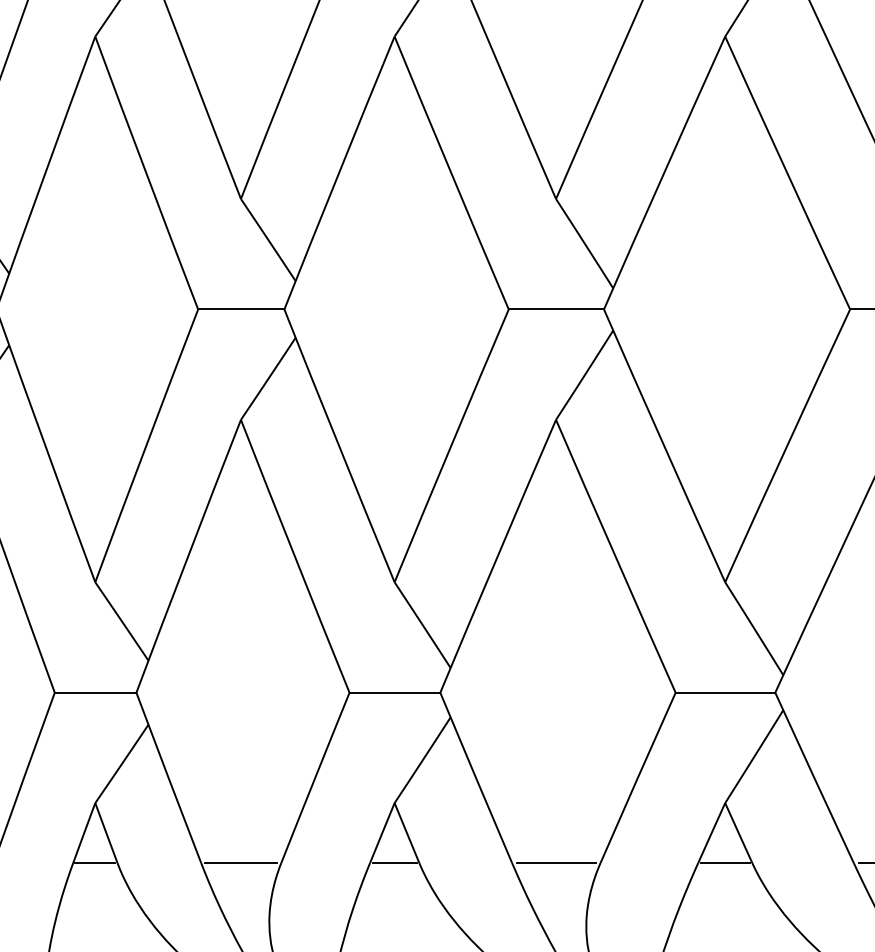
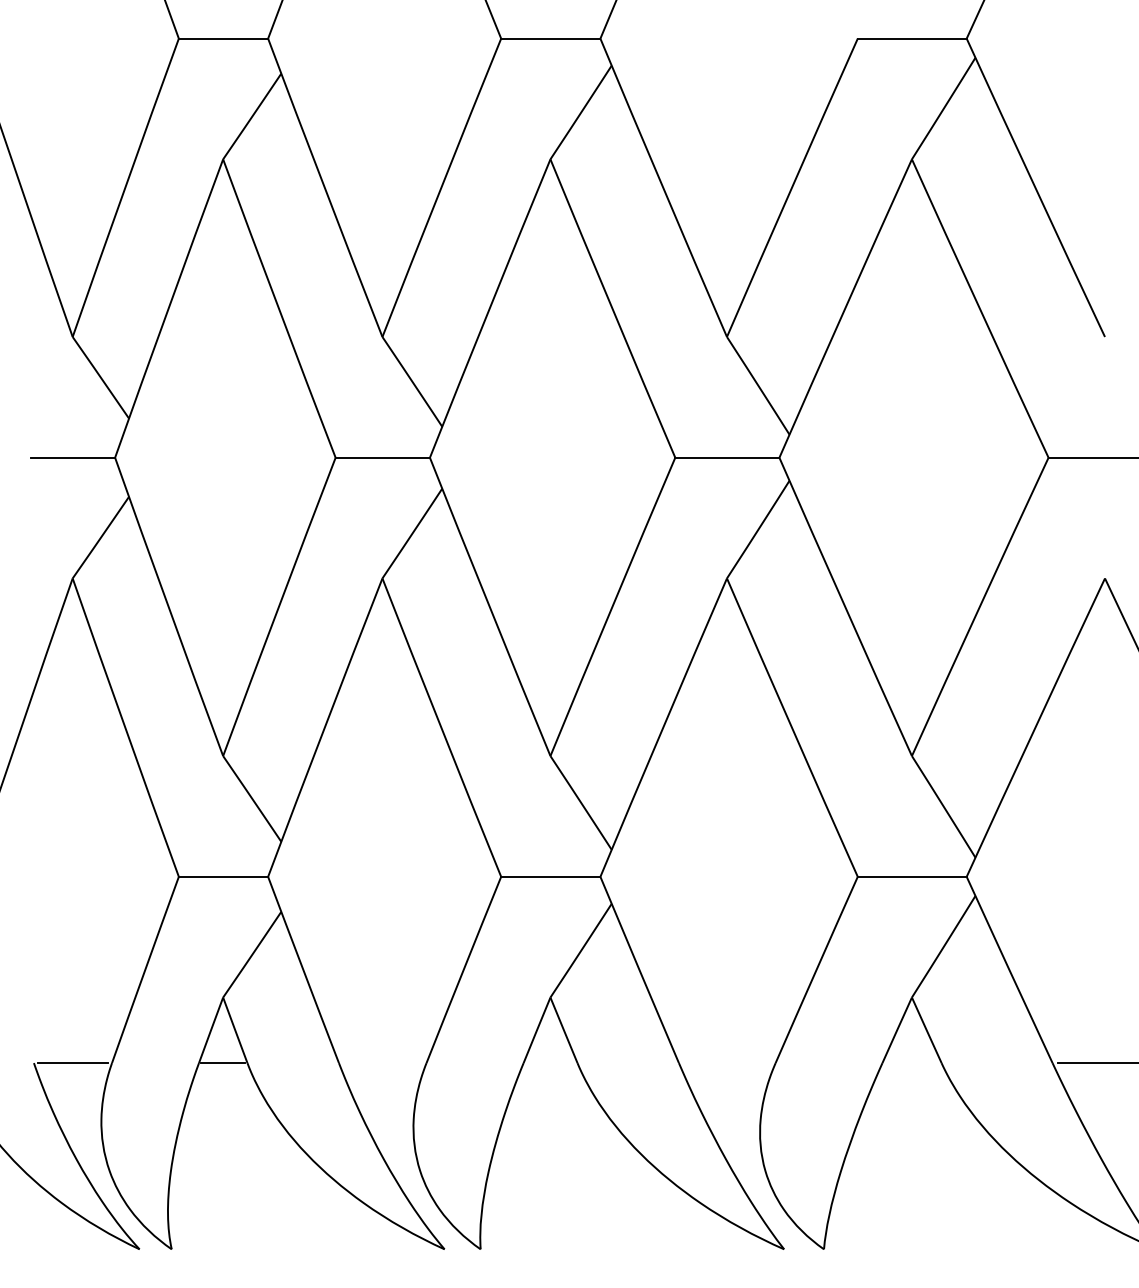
line: (241, 863) -> (382, 1063), removed
line: (394, 863) -> (550, 1063), removed
line: (555, 863) -> (726, 1063), removed
line: (724, 863) -> (911, 1063), removed

